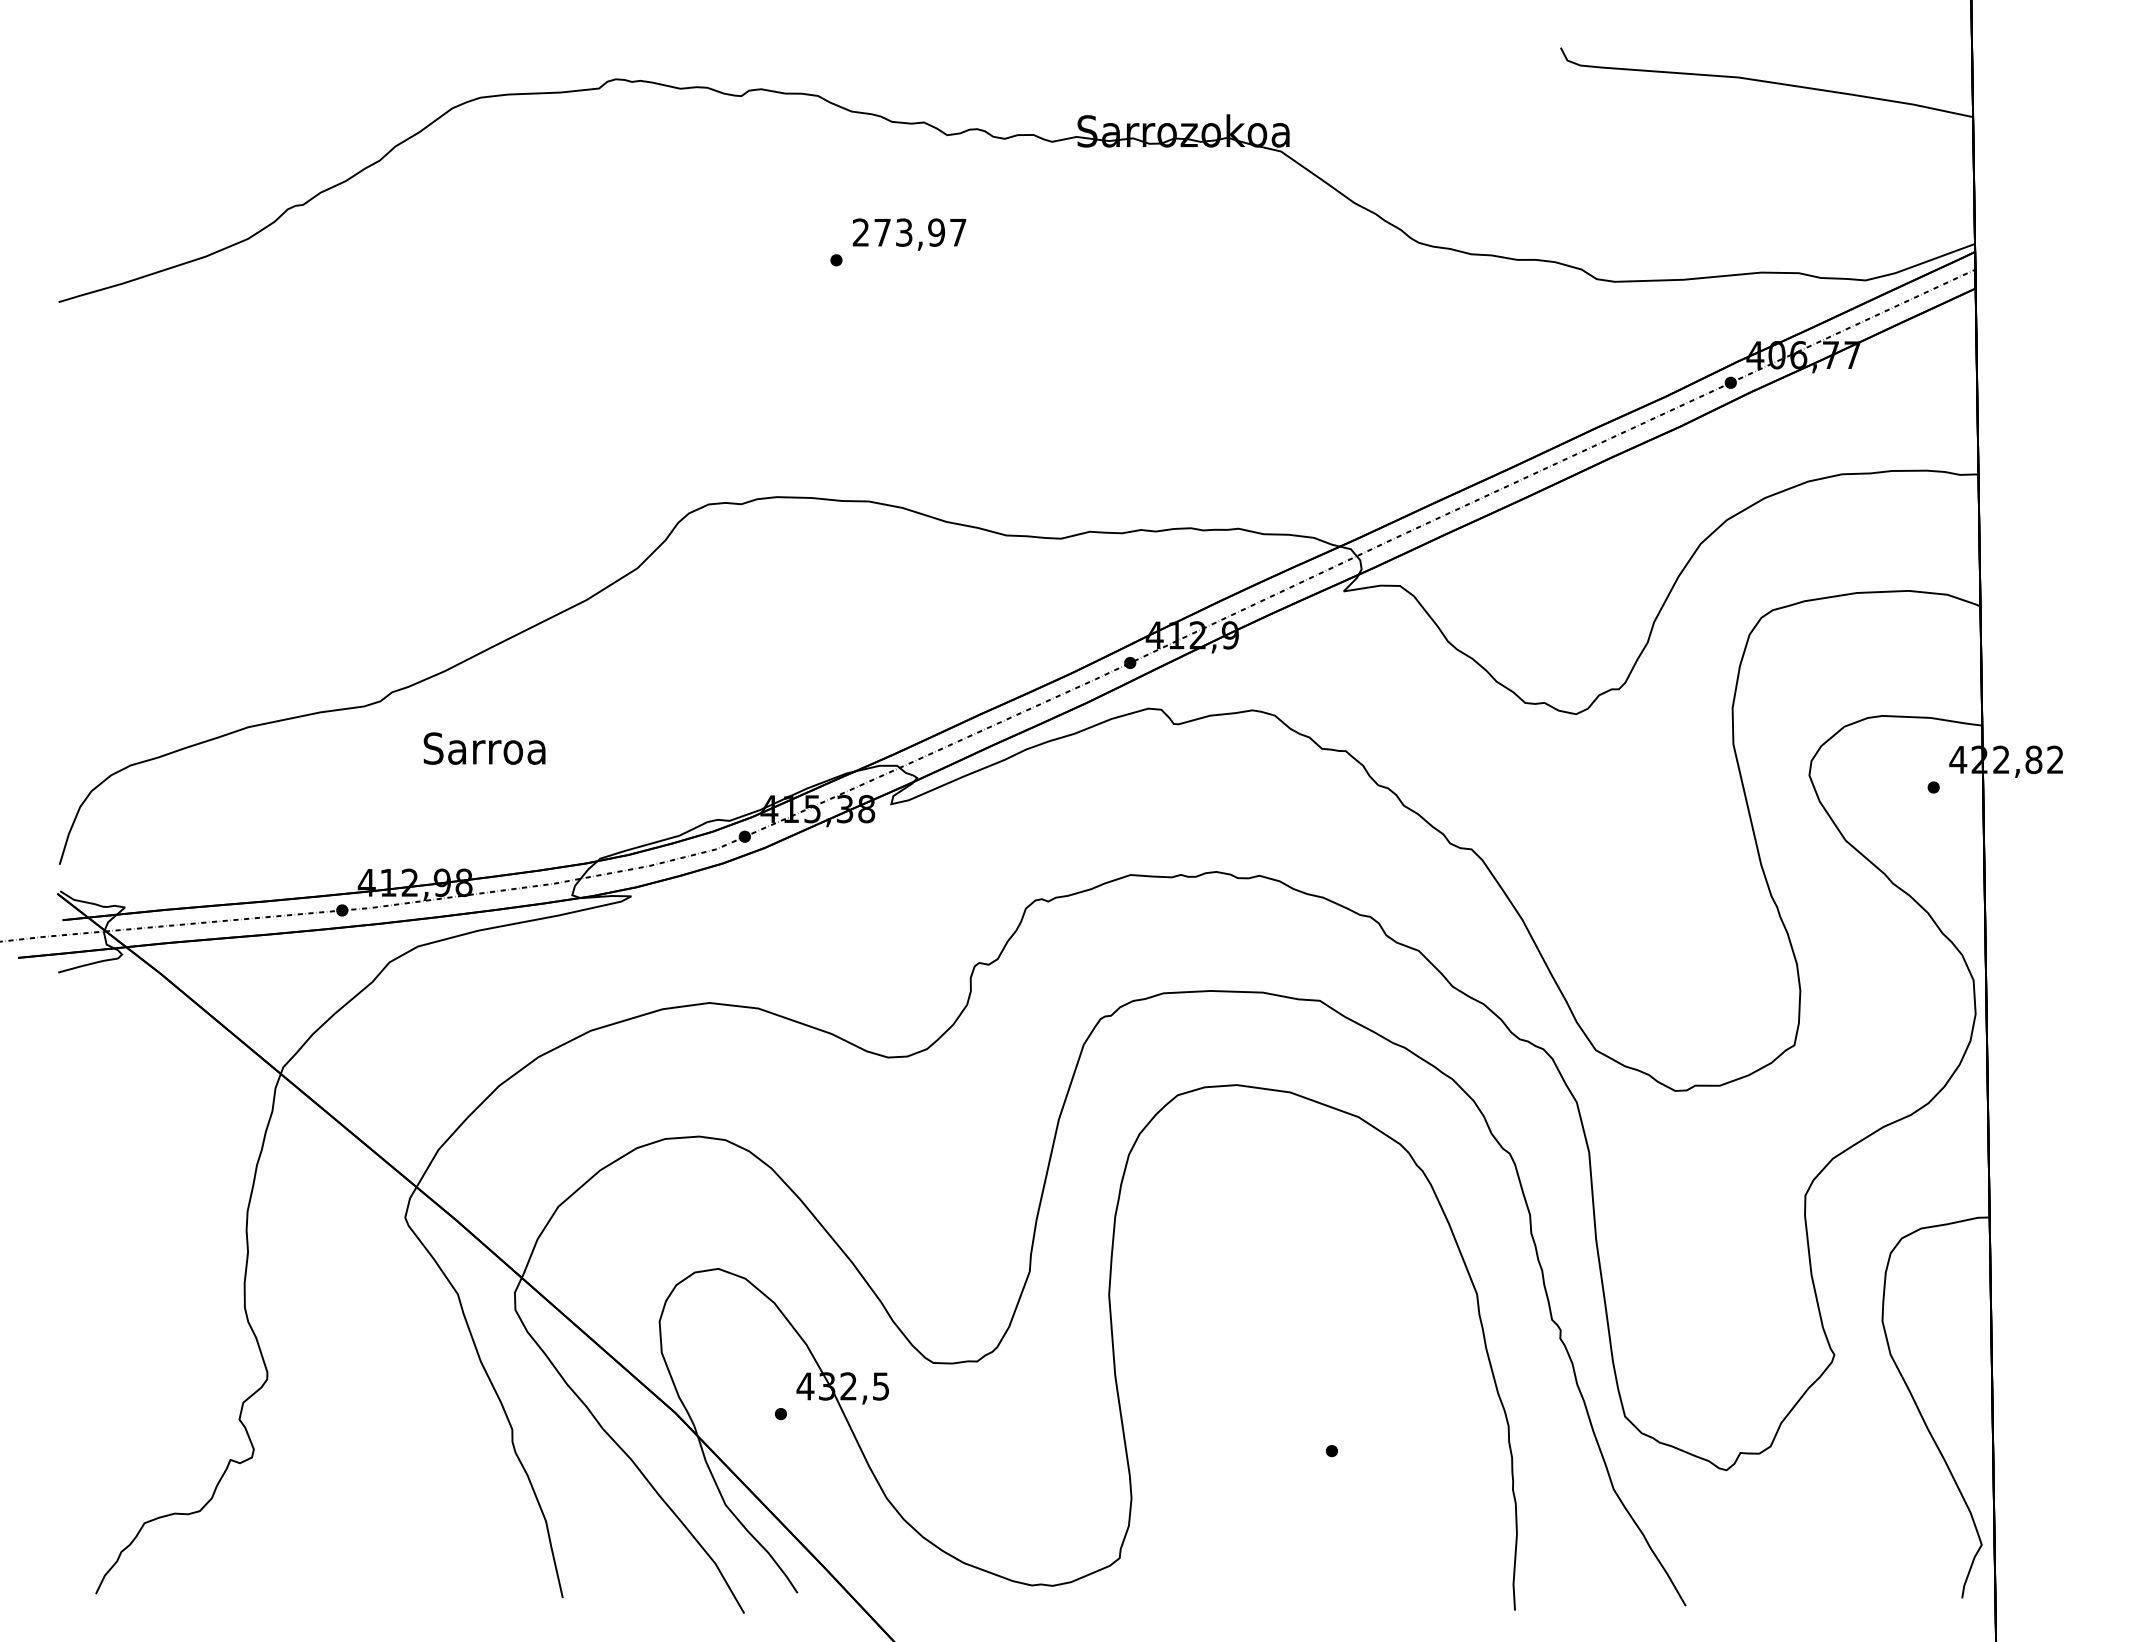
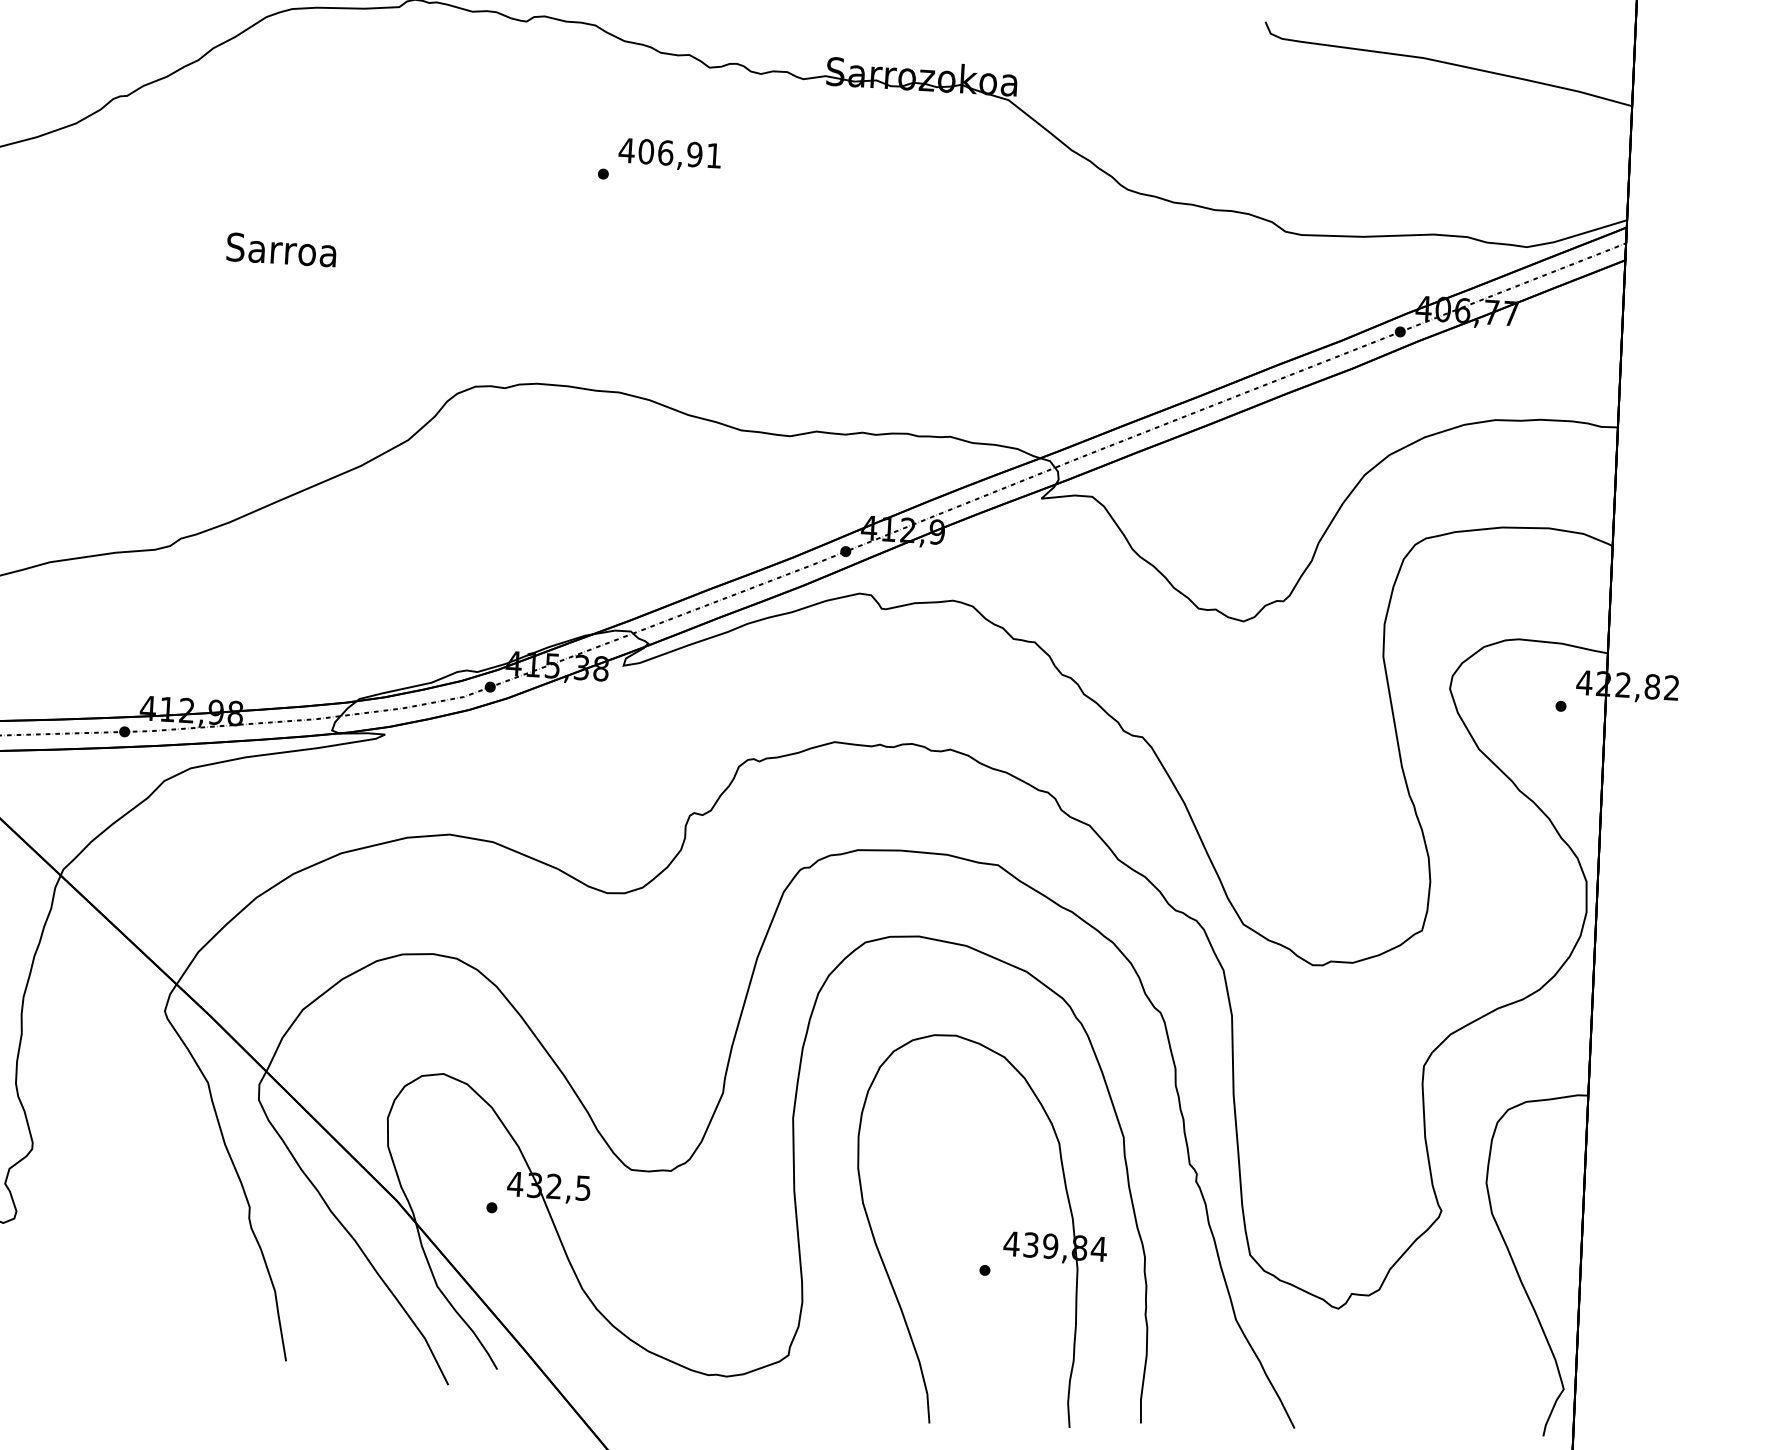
text: (909, 232) -> (670, 153), 273,97 -> 406,91
text: (484, 748) -> (281, 249), moved
part: (1352, 1420) -> (1005, 1244), added

